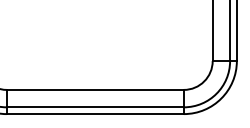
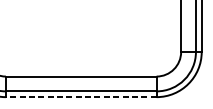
line: (95, 114) -> (81, 97), solid -> dashed

